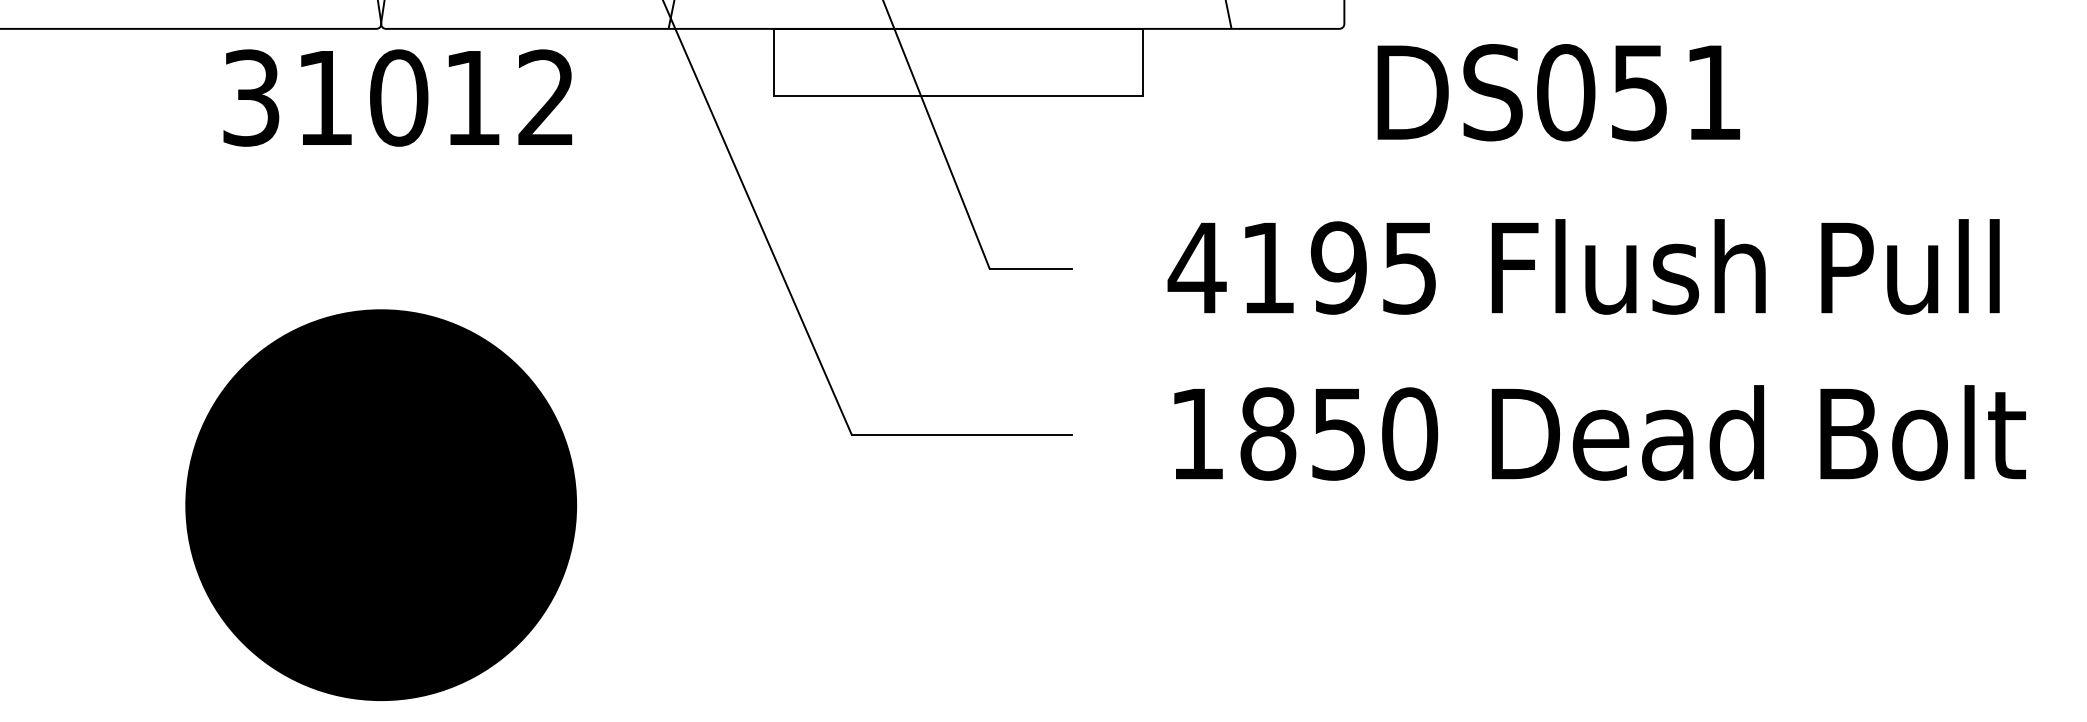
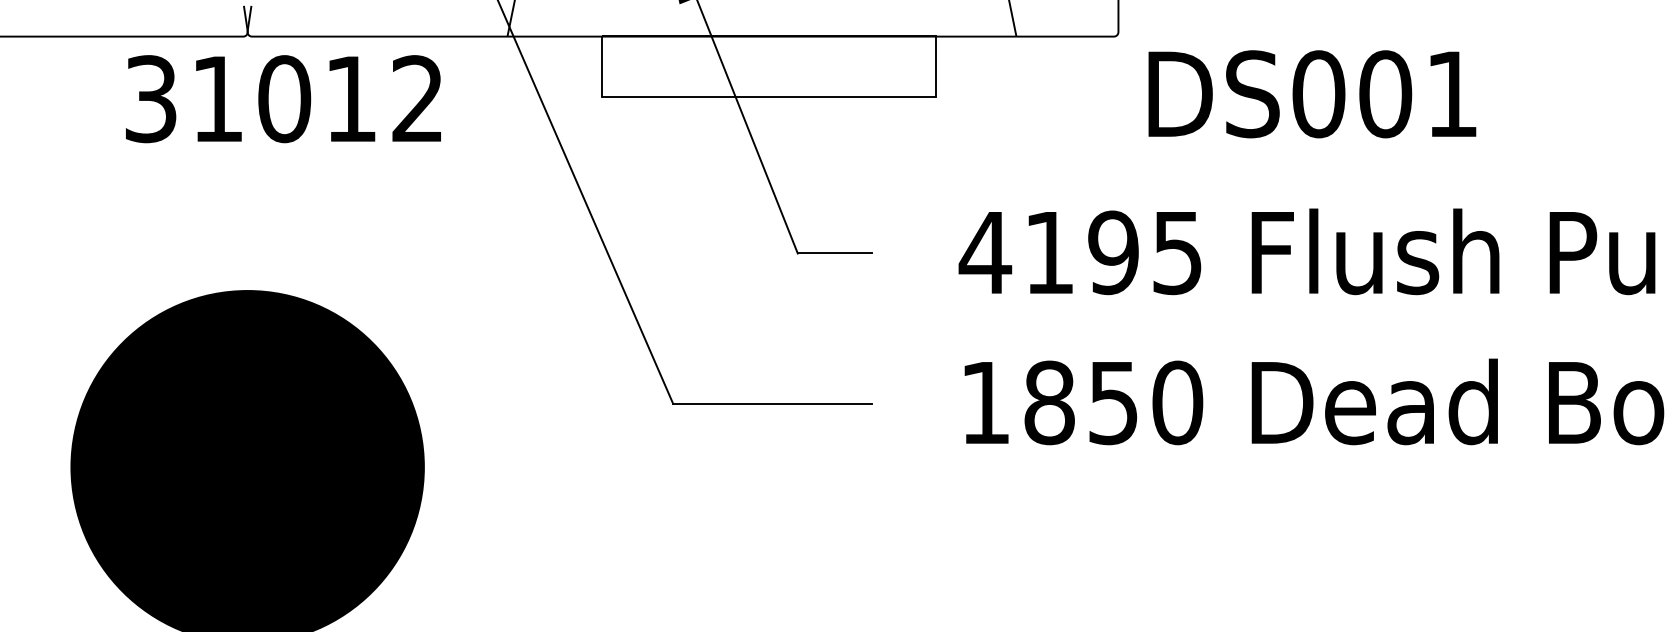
text: (1639, 92) -> (1385, 94), DS051 -> DS001
text: (397, 97) -> (283, 98), moved

